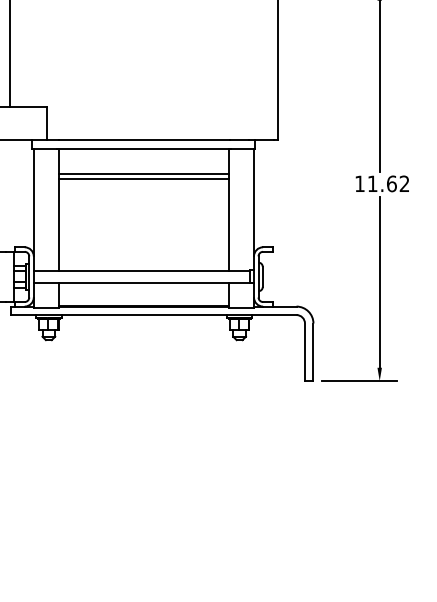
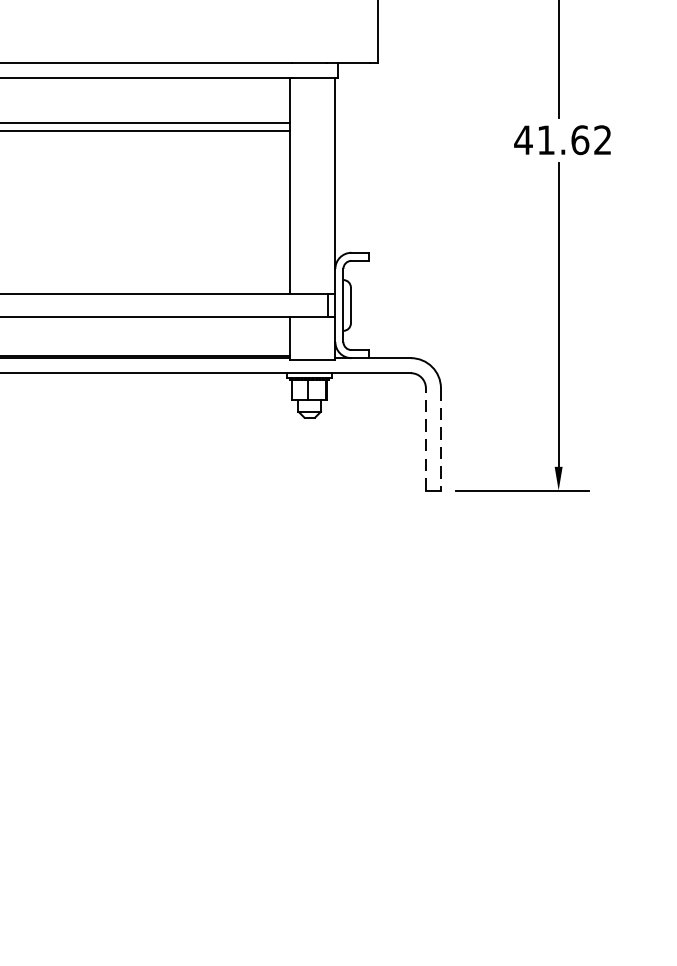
text: (359, 183) -> (522, 139), 11.62 -> 41.62
line: (305, 352) -> (426, 439), solid -> dashed
line: (313, 352) -> (441, 439), solid -> dashed

